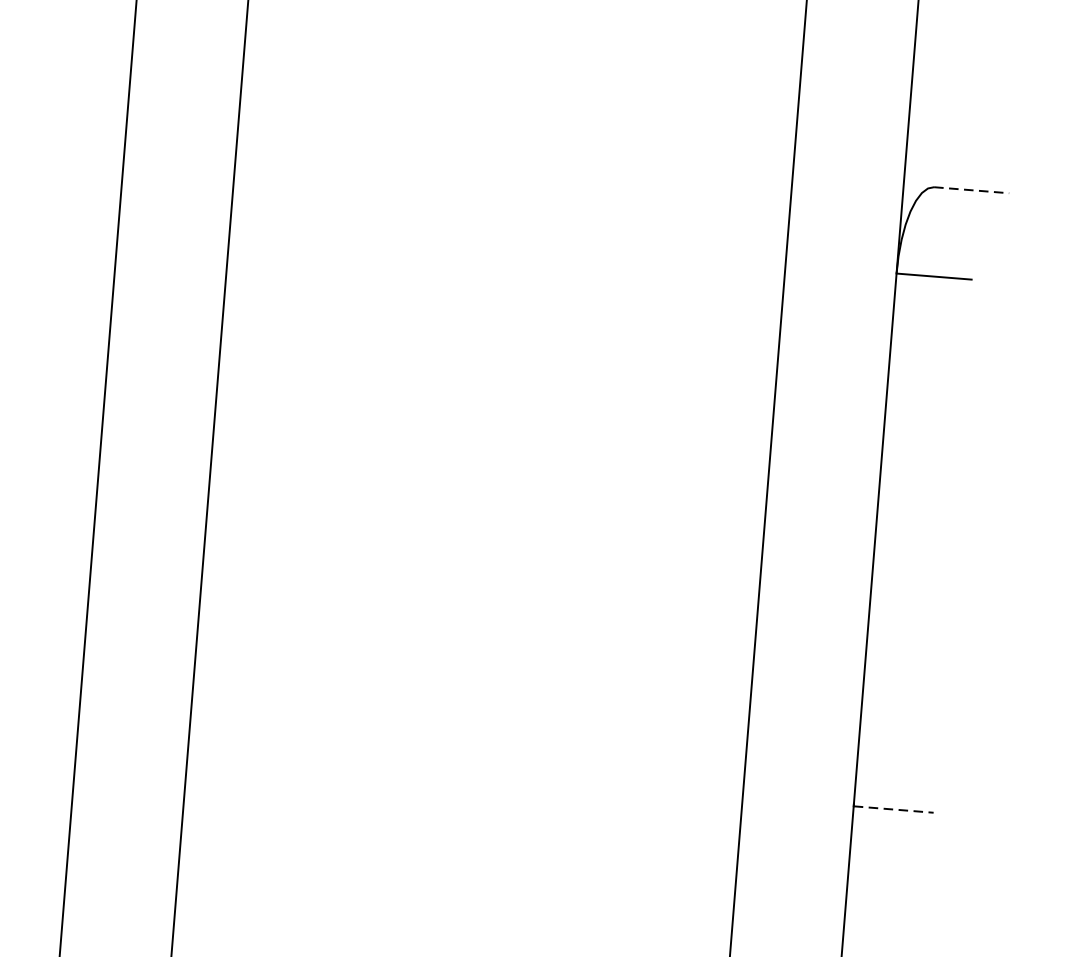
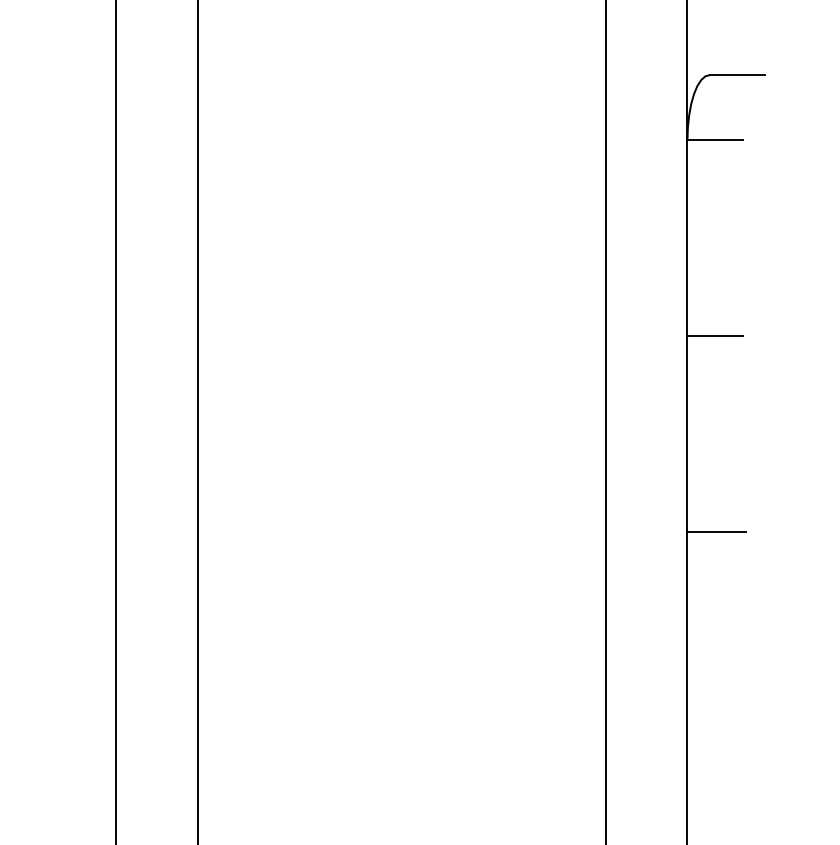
line: (971, 190) -> (737, 75), dashed -> solid
line: (911, 543) -> (714, 336), added
line: (894, 809) -> (717, 532), dashed -> solid

